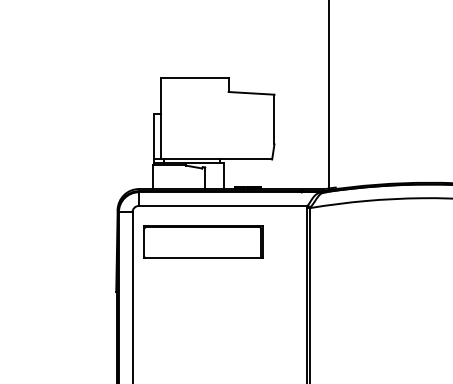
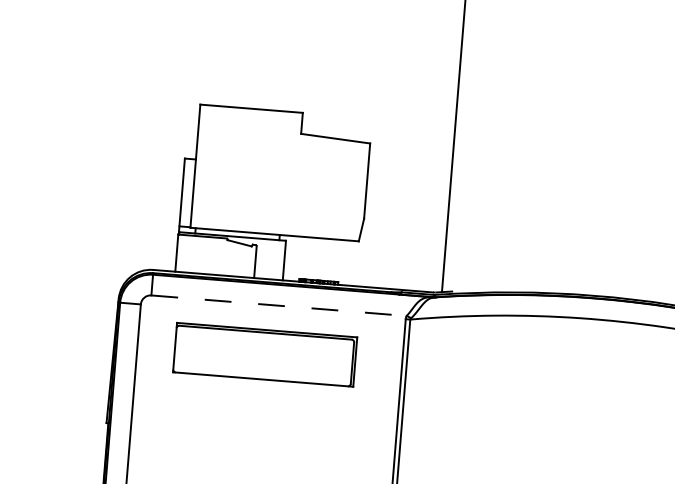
line: (223, 205) -> (279, 305), solid -> dashed
part: (203, 241) -> (264, 354), moved

